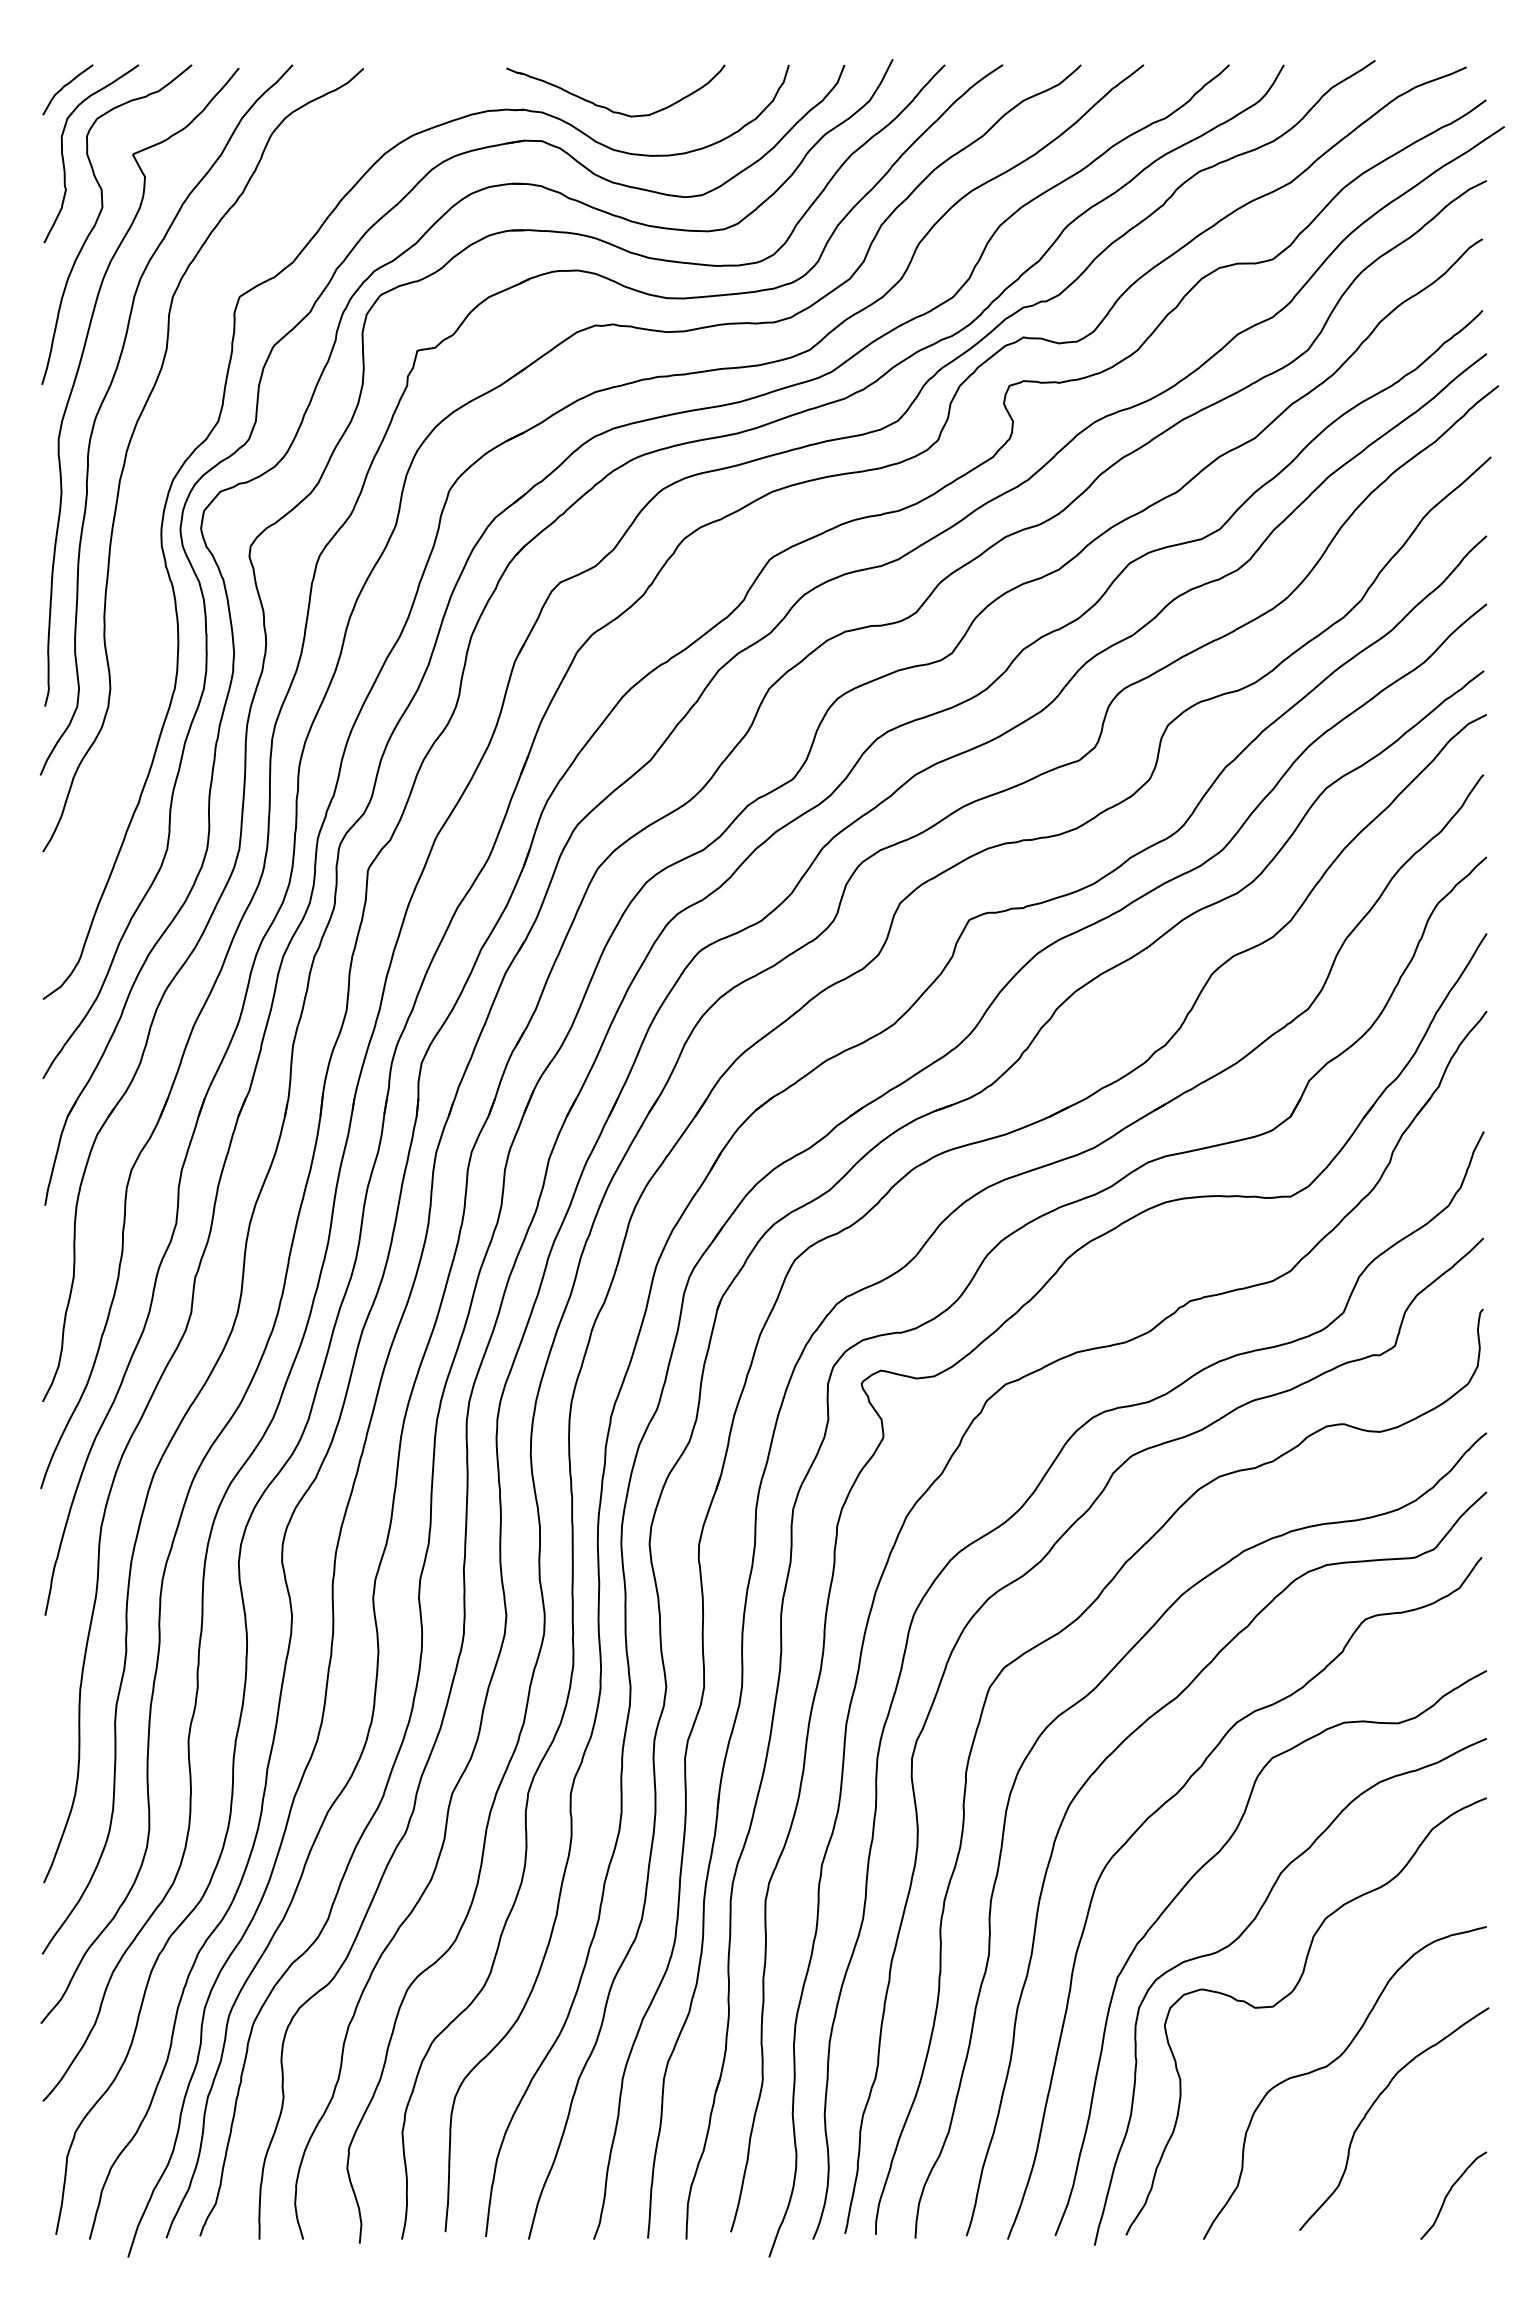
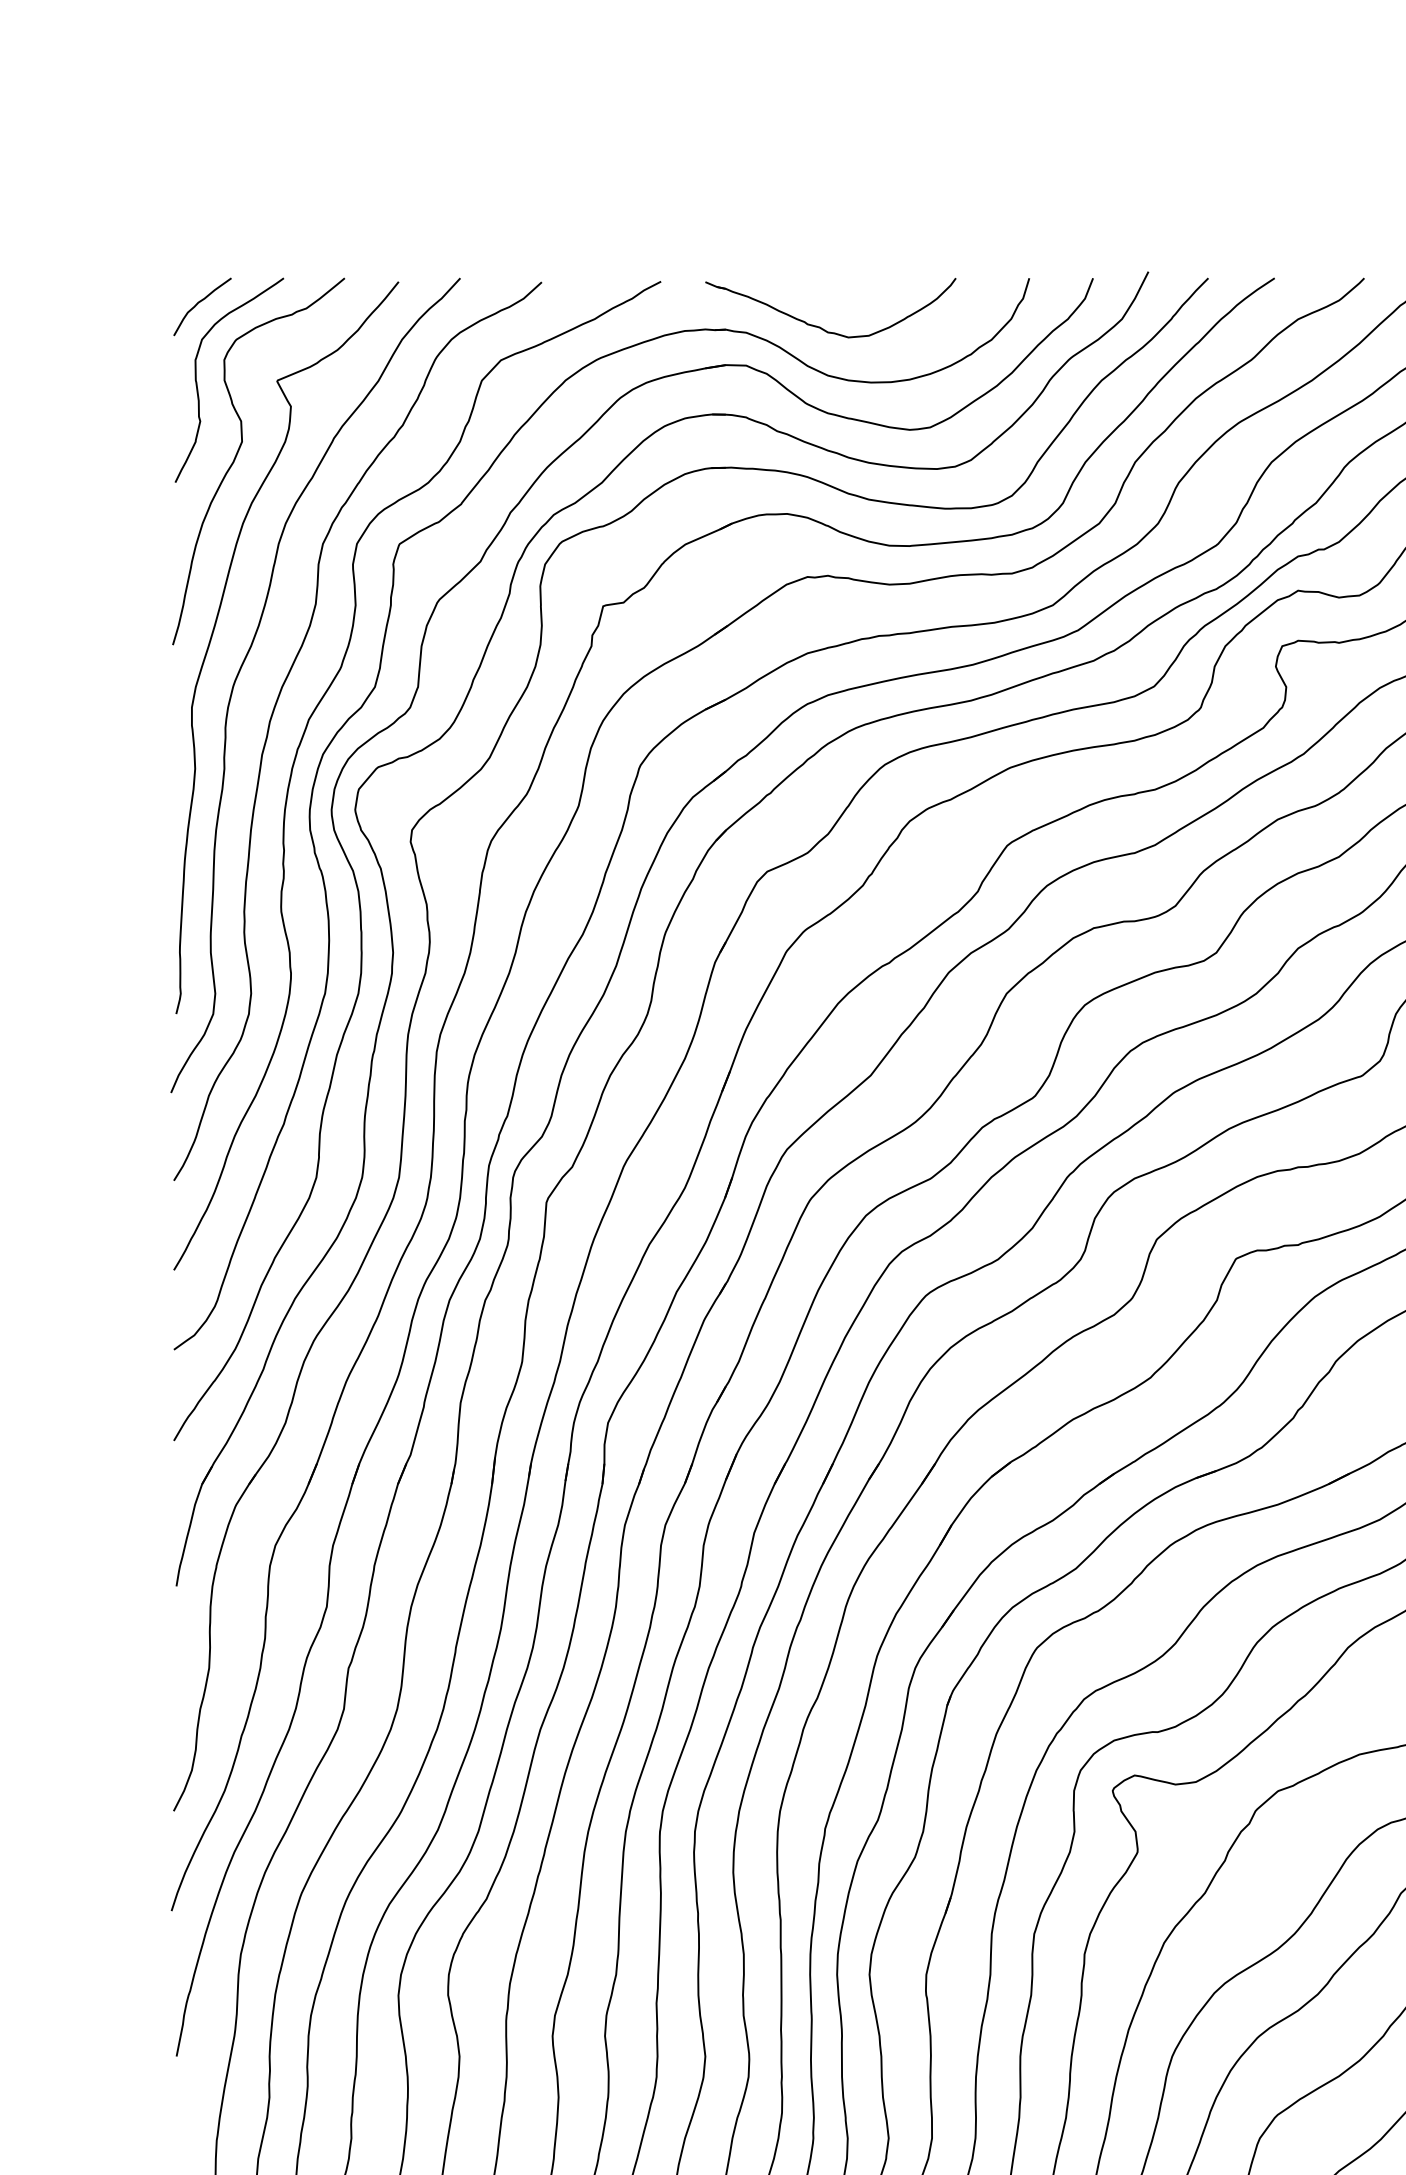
curve: (157, 462) -> (305, 734), added

